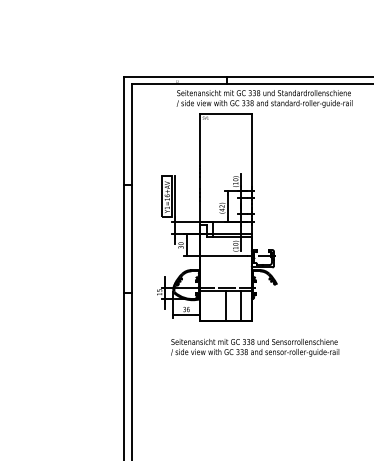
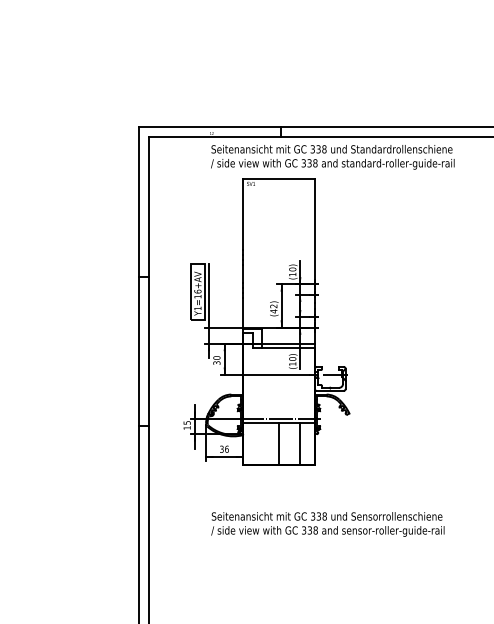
text: (255, 347) -> (328, 524), moved

